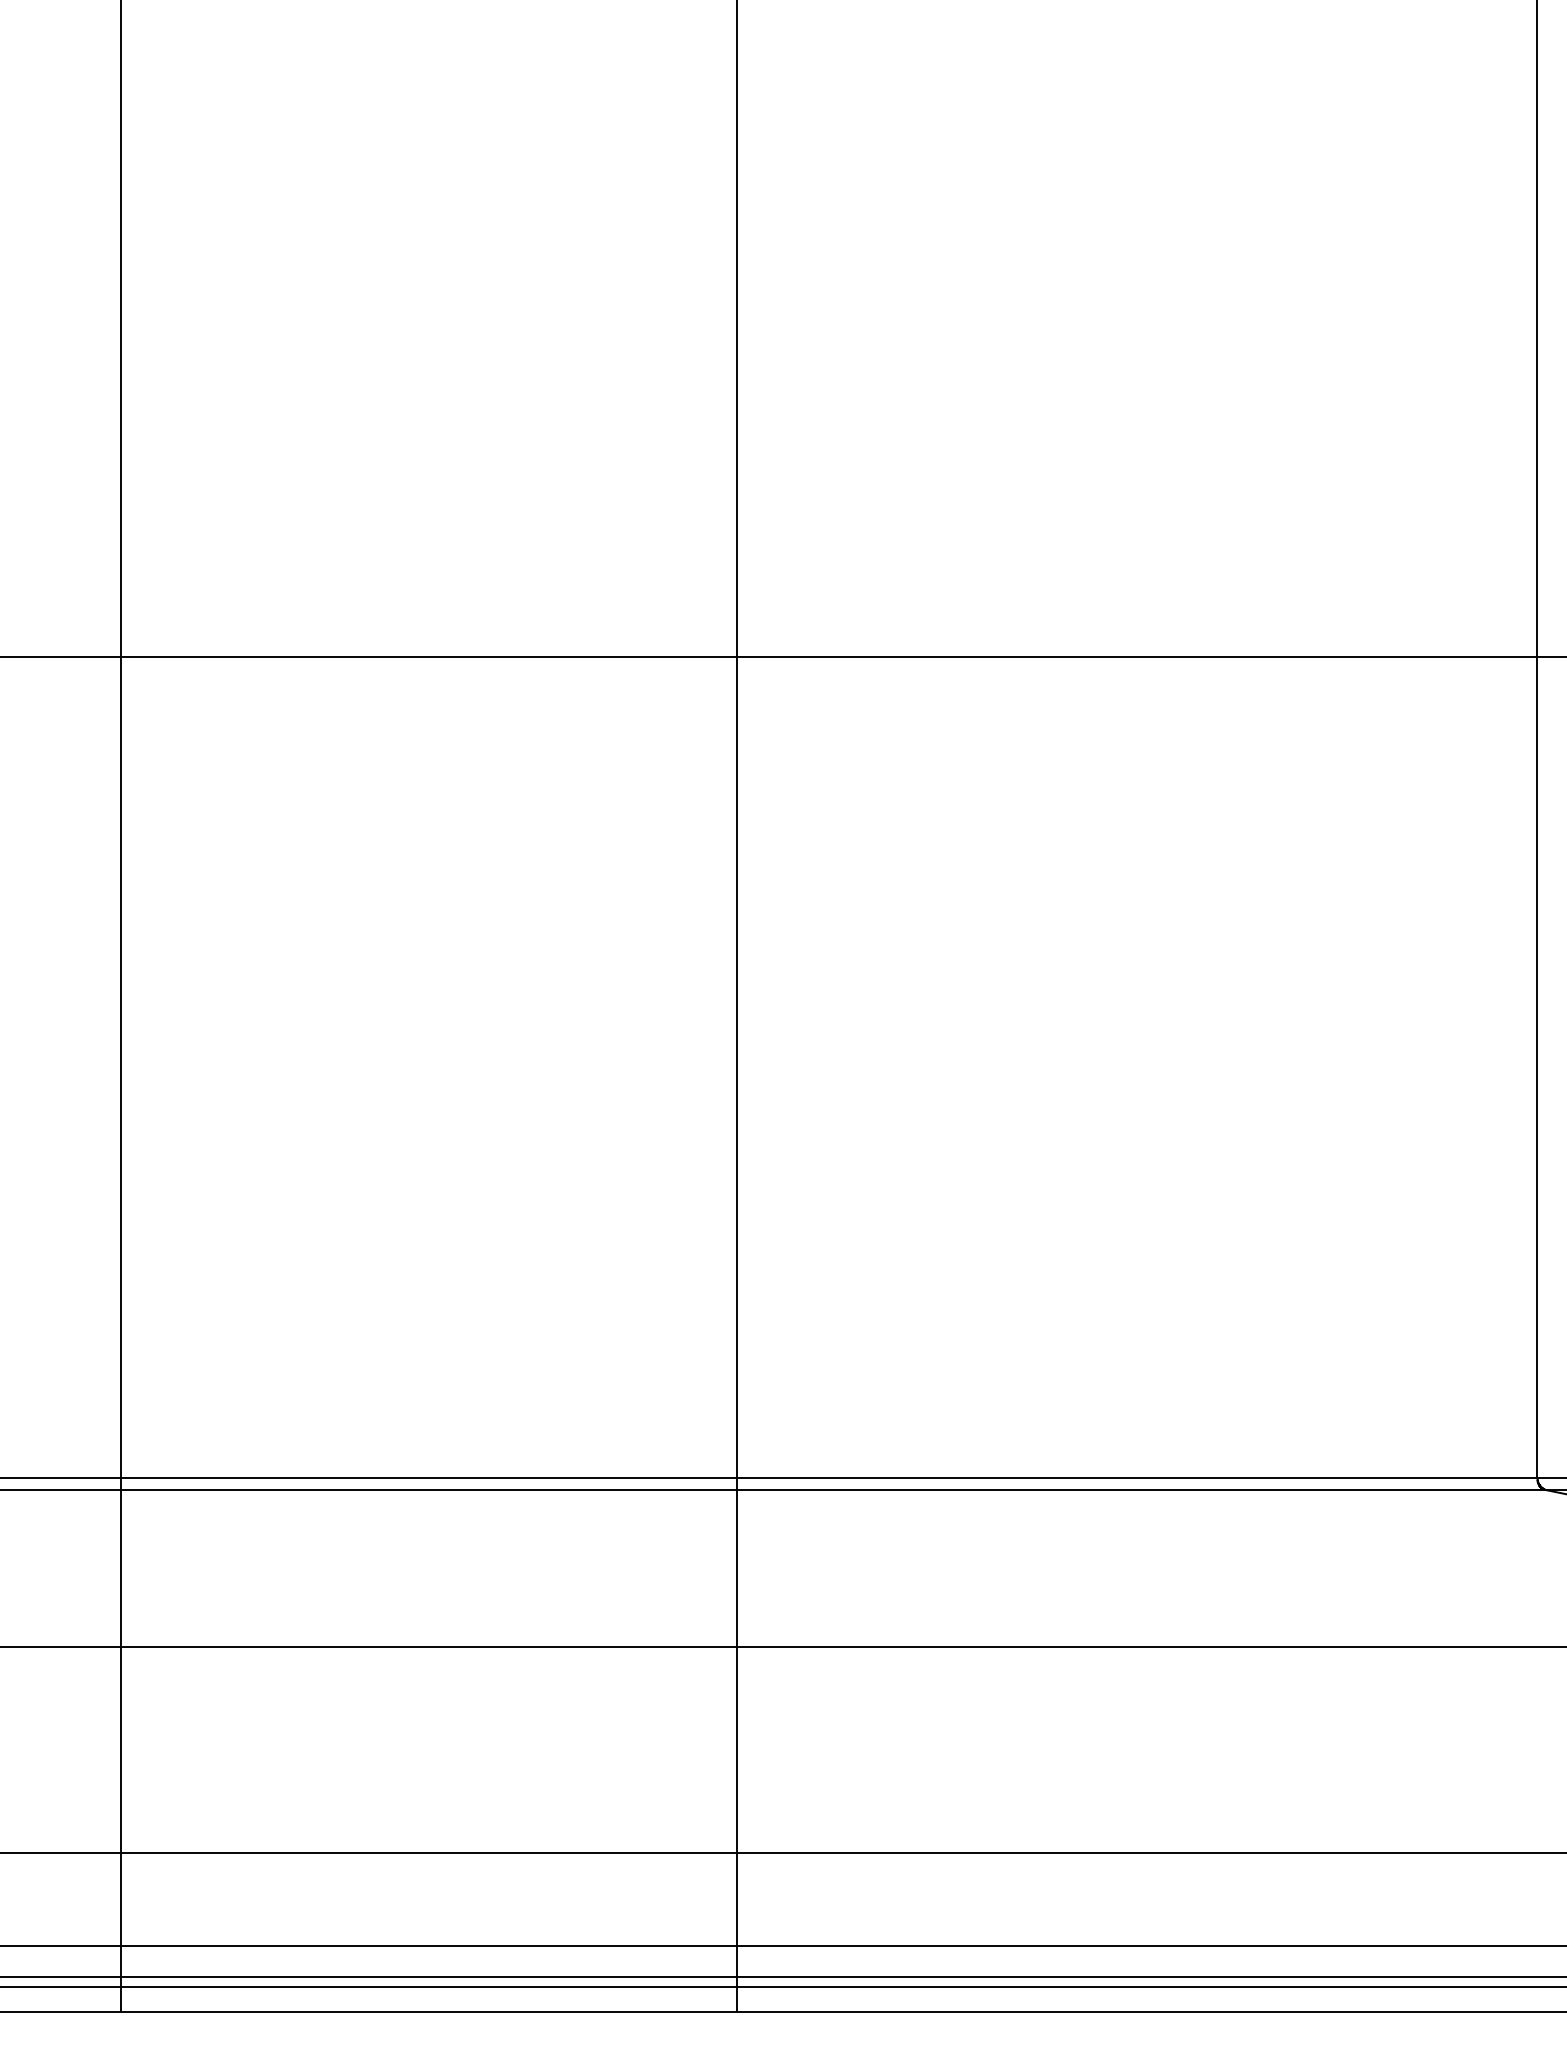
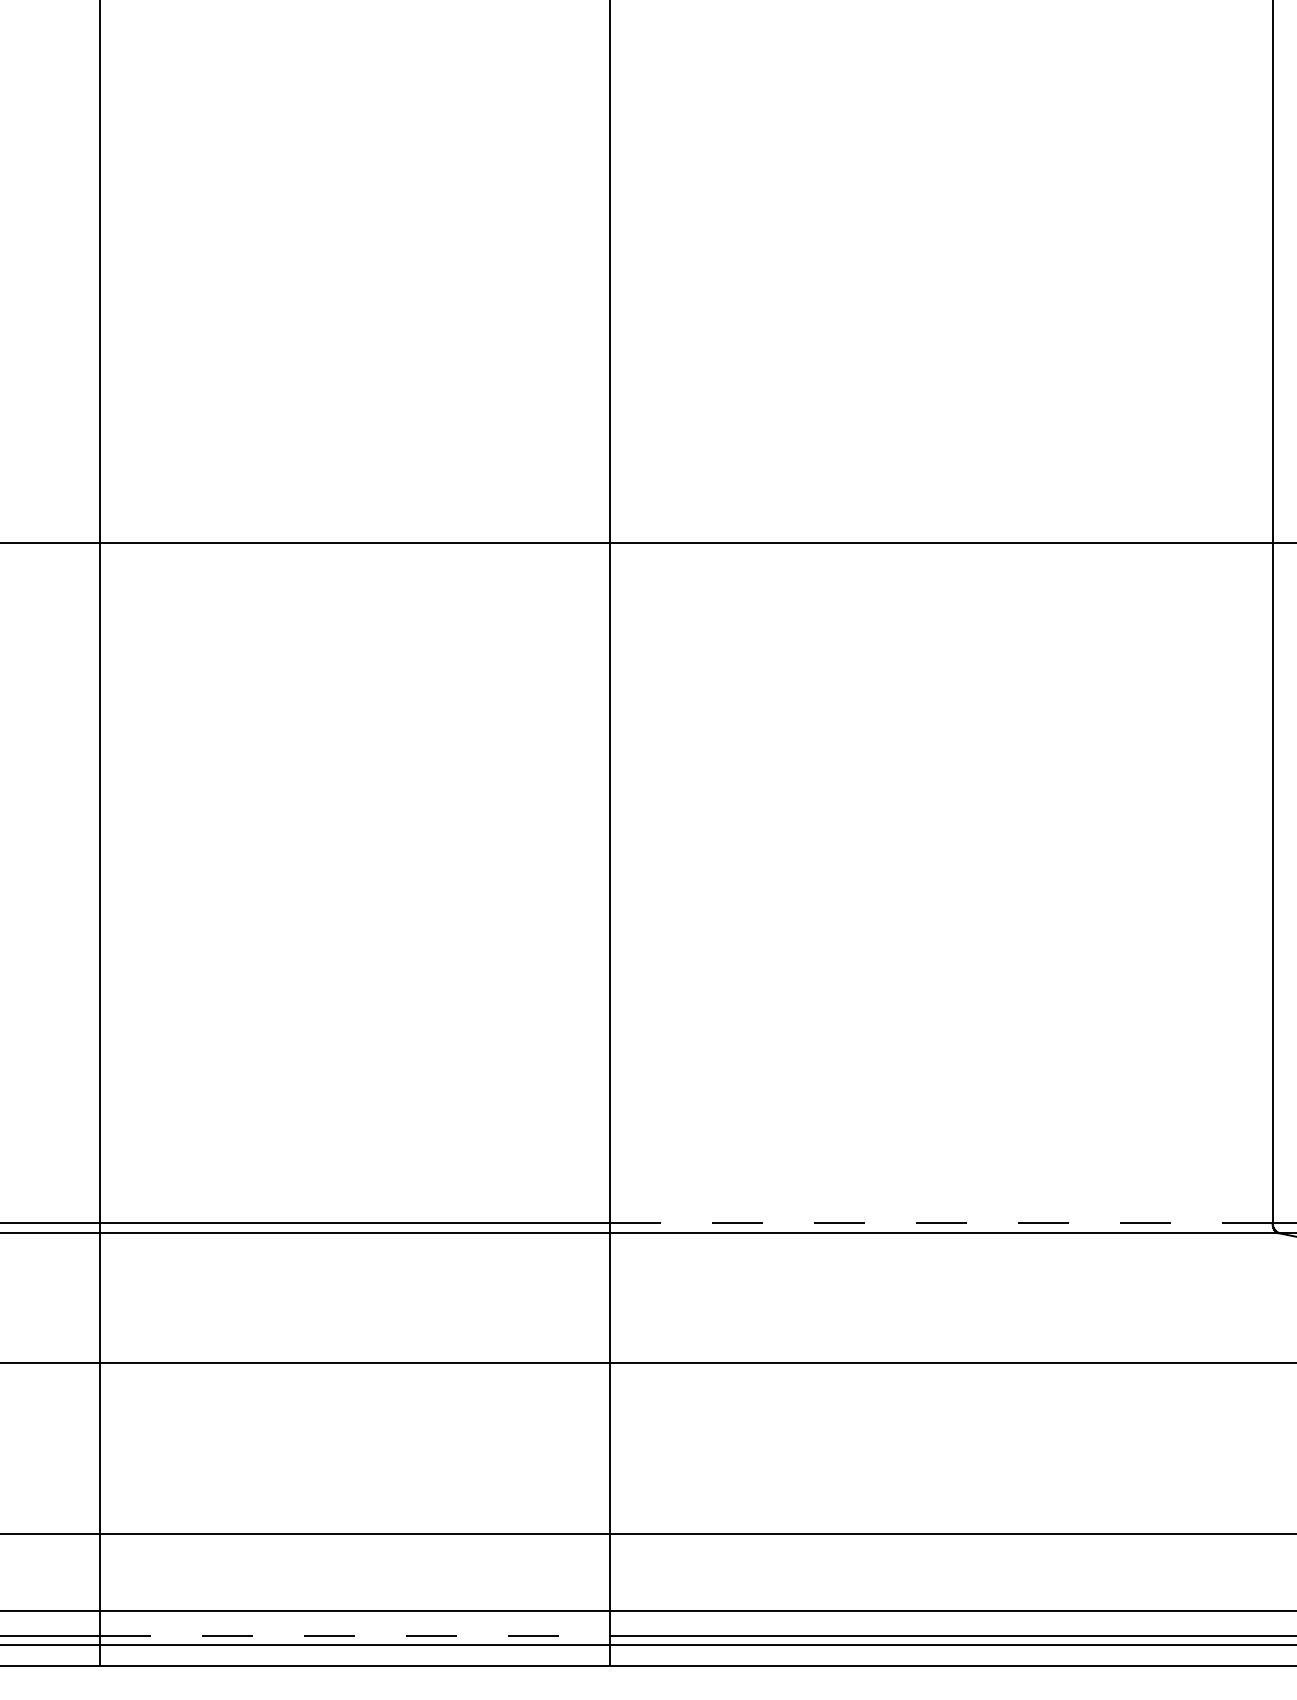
line: (1137, 1478) -> (941, 1223), solid -> dashed
line: (429, 1976) -> (355, 1636), solid -> dashed

